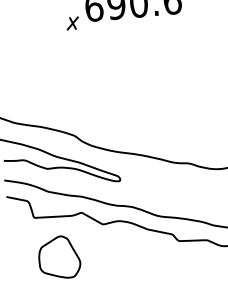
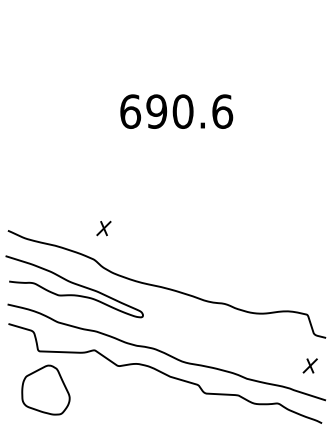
part: (72, 23) -> (103, 228), moved
part: (59, 257) -> (45, 389), moved

